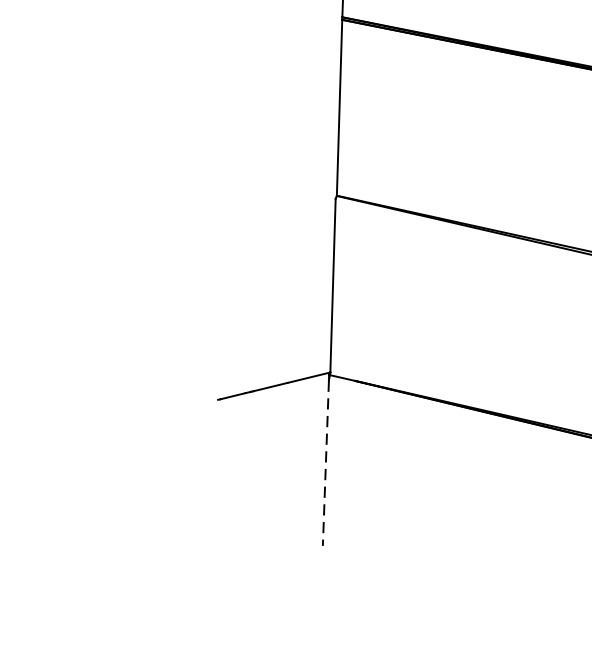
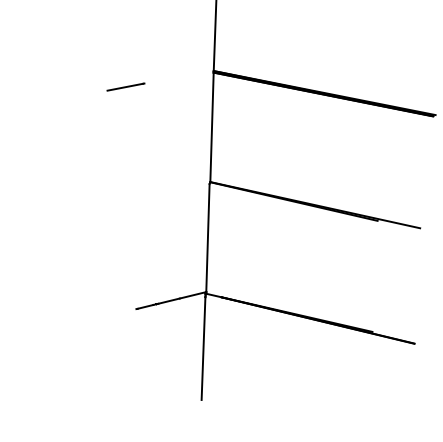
line: (200, 42) -> (125, 86), added
line: (325, 464) -> (203, 349), dashed -> solid

